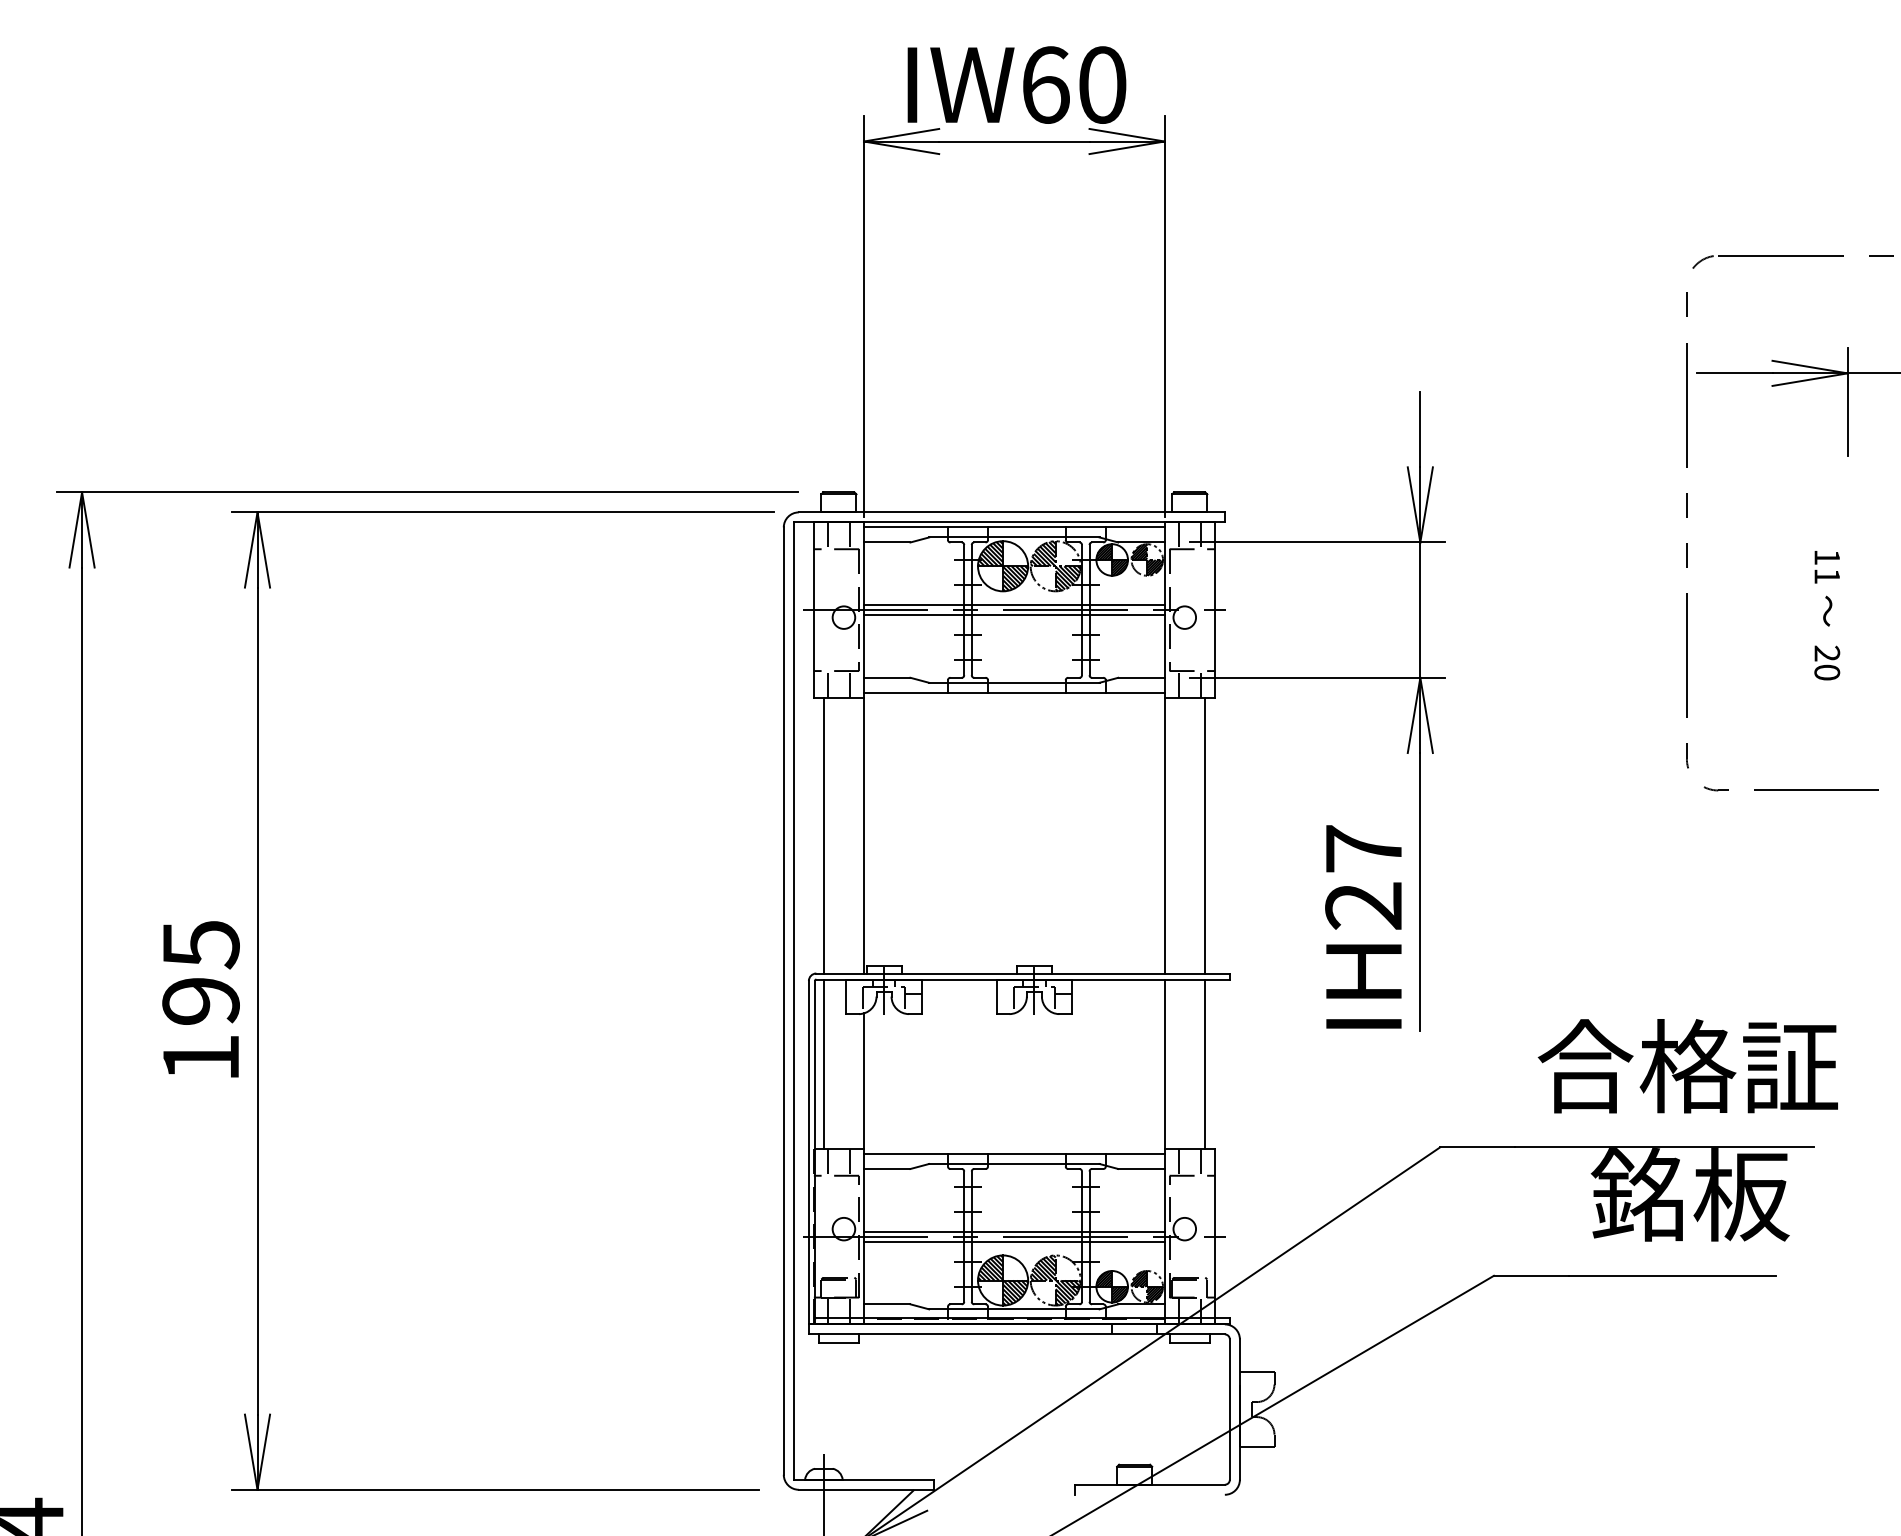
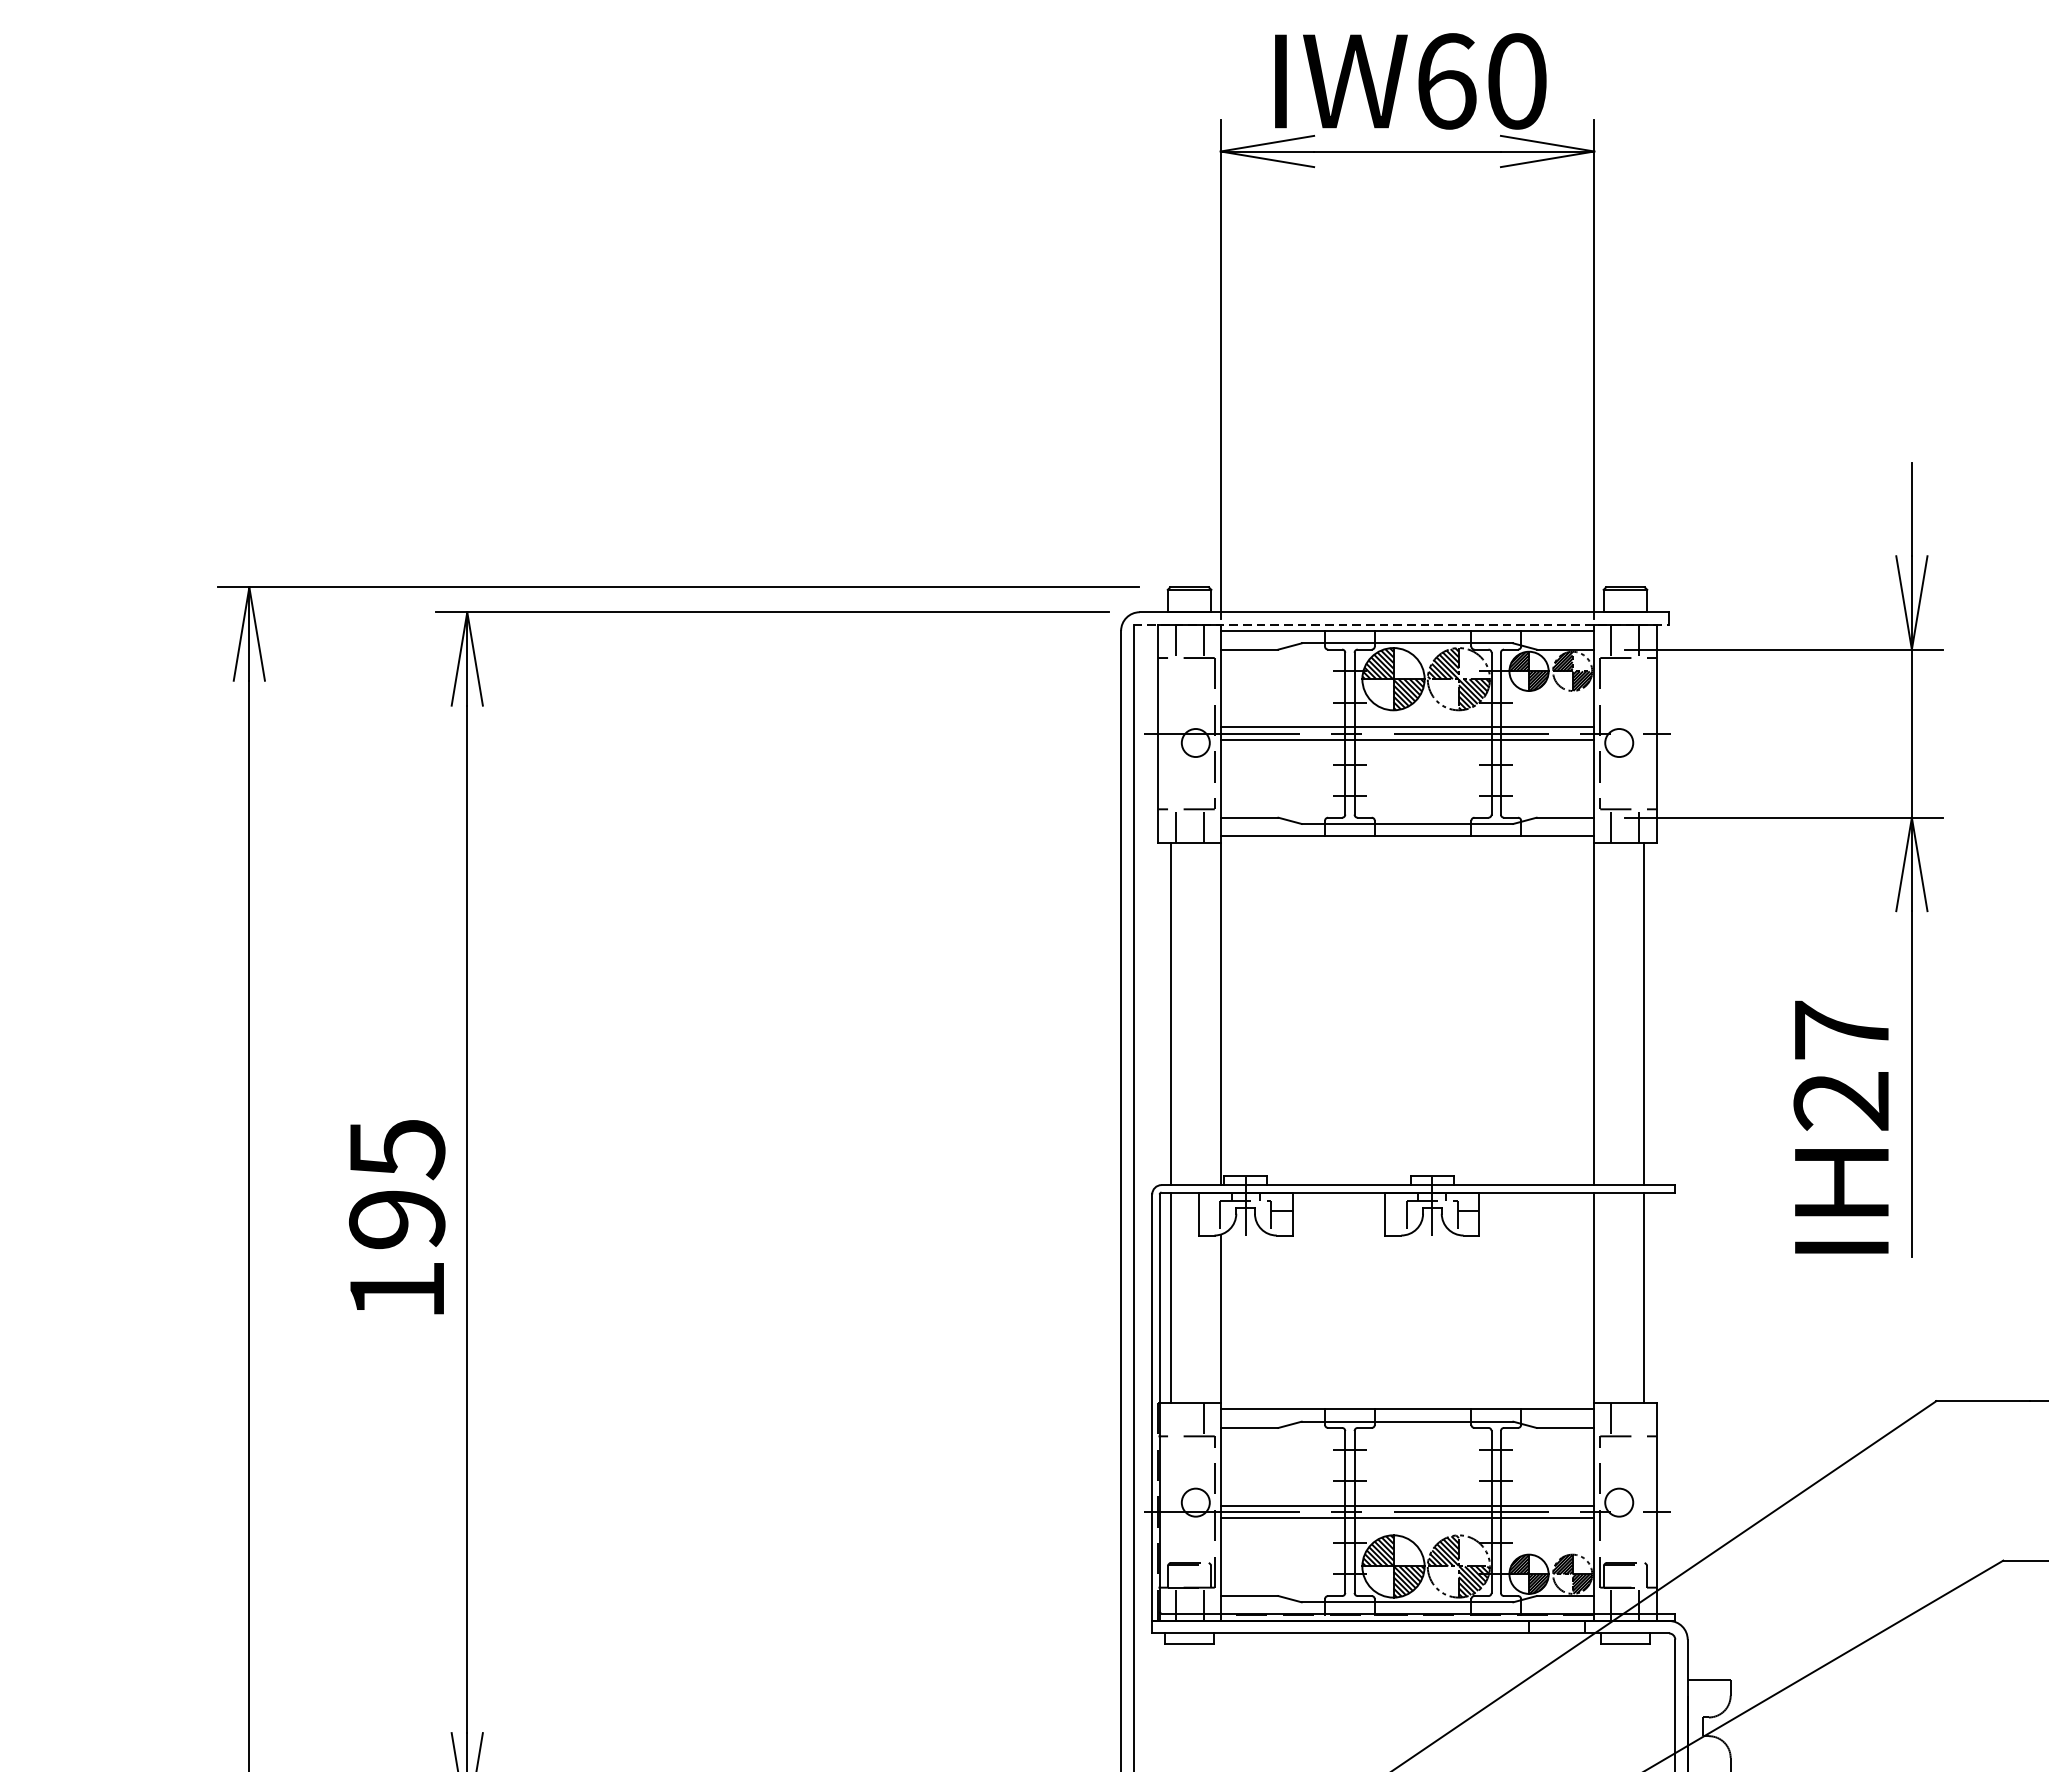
line: (1009, 522) -> (1401, 624), solid -> dashed
line: (827, 1161) -> (1175, 1418), removed
line: (1201, 1161) -> (1640, 1418), removed

